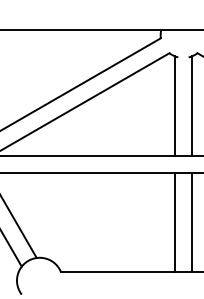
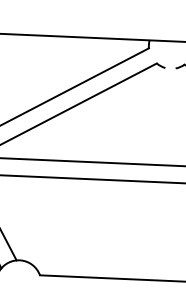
line: (174, 105) -> (159, 115), removed
line: (192, 105) -> (177, 116), removed
line: (174, 221) -> (154, 230), removed
line: (192, 221) -> (172, 231), removed

